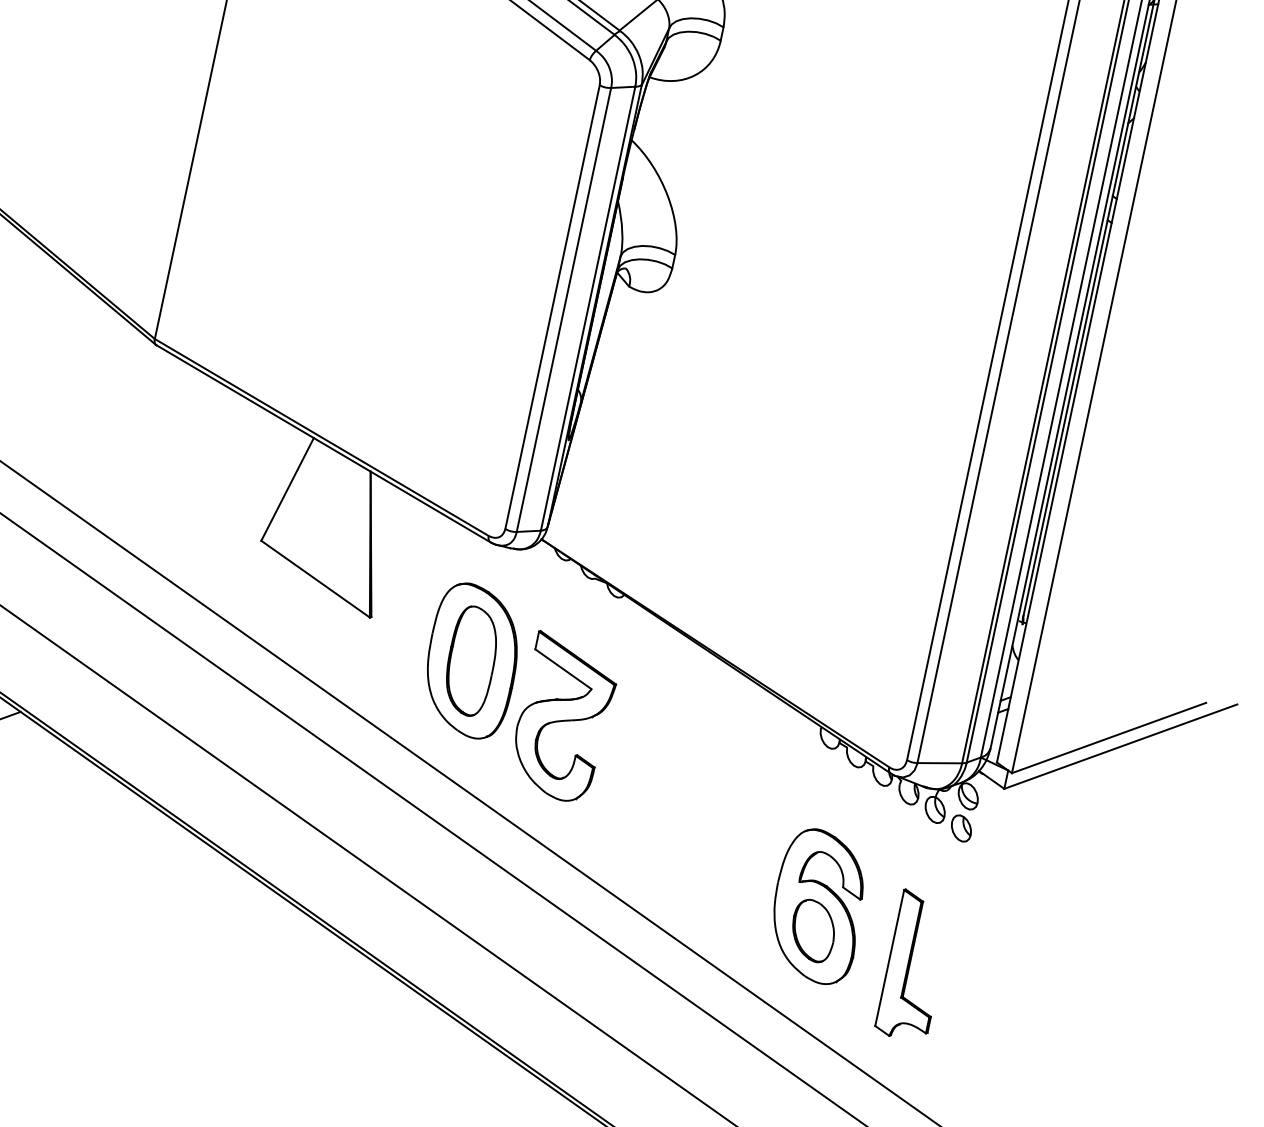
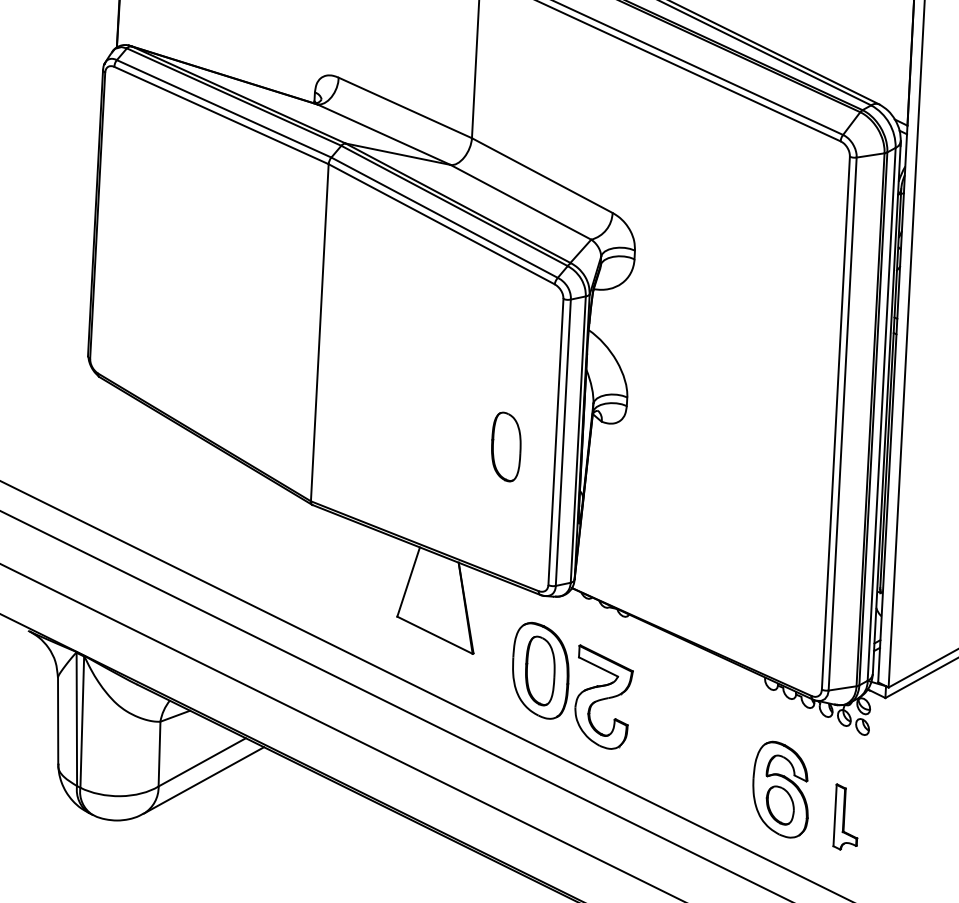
part: (474, 301) -> (506, 446), added
part: (912, 964) -> (845, 816), size x0.7

